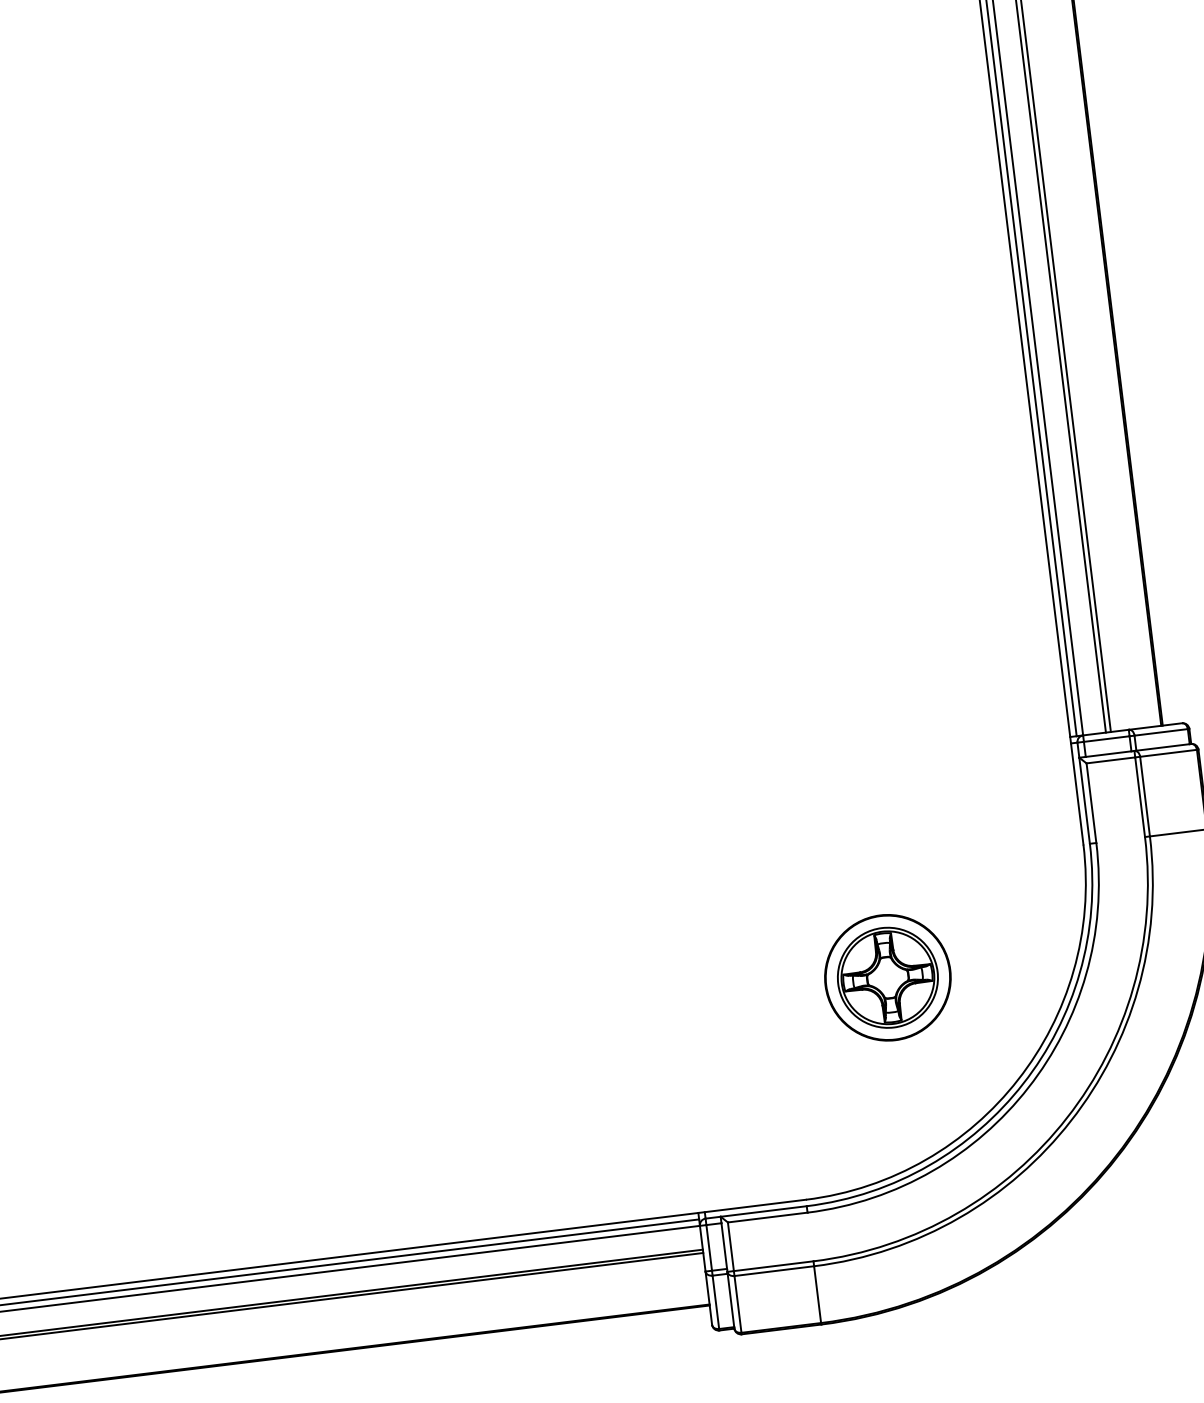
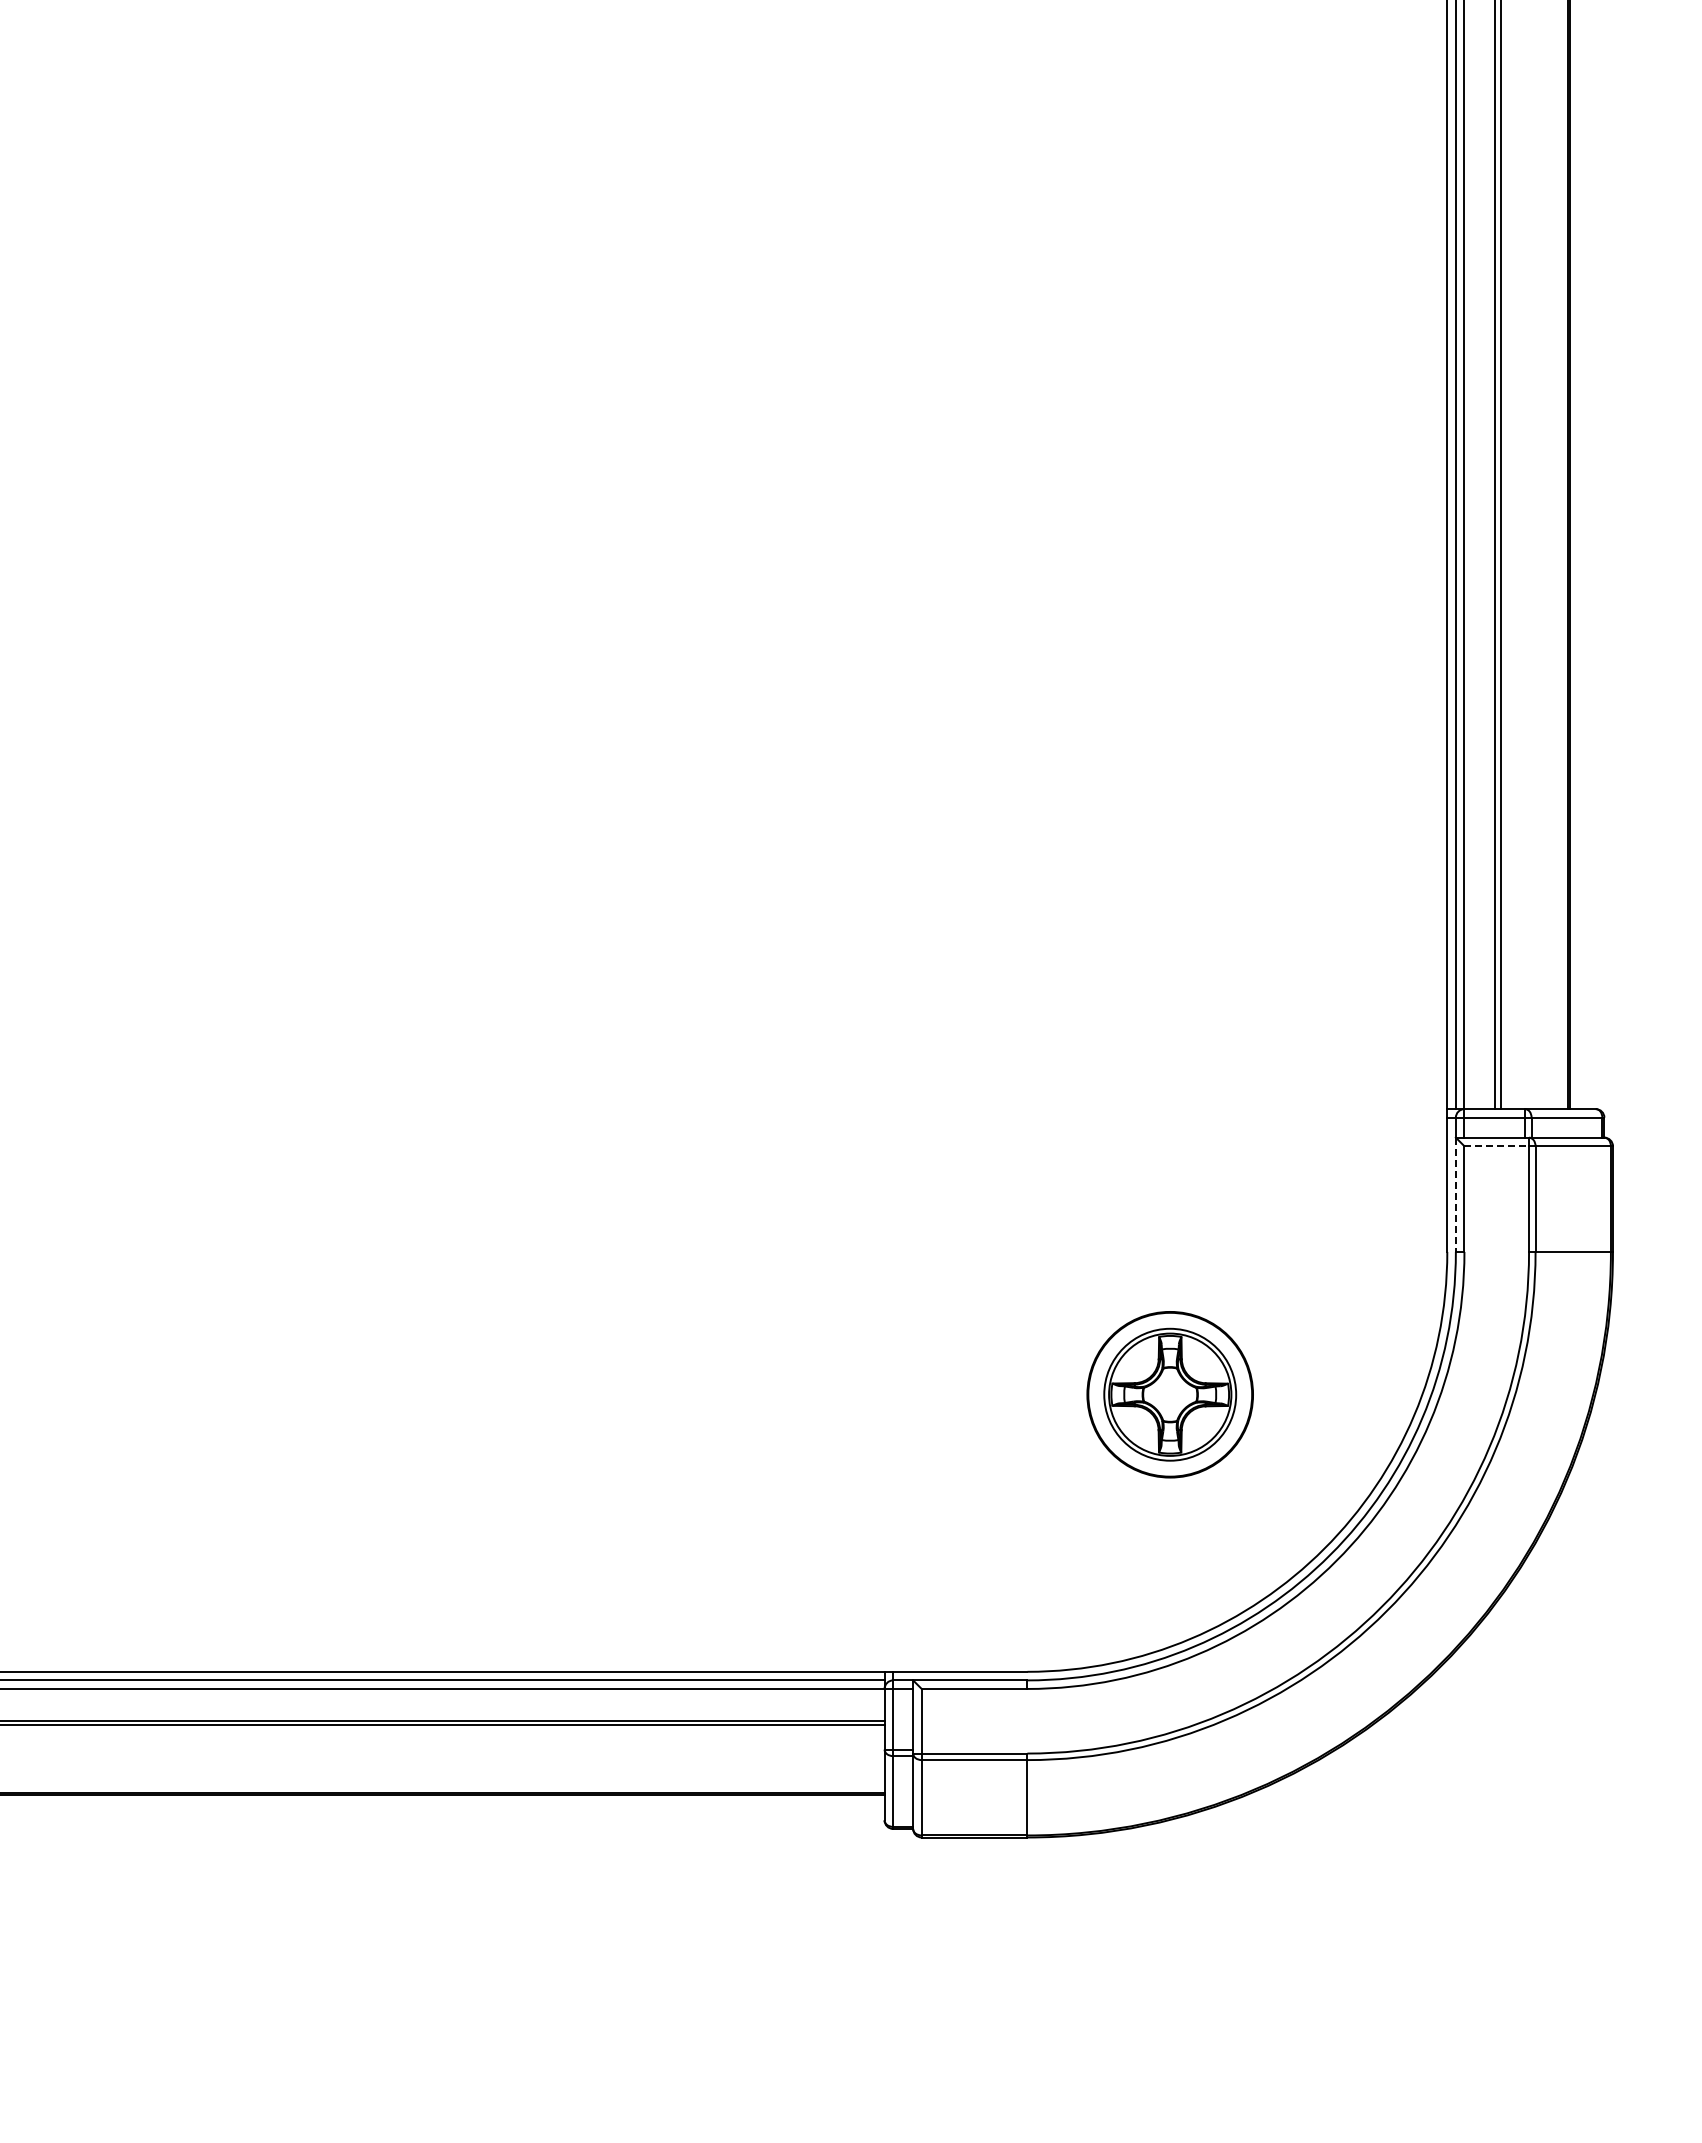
line: (1111, 760) -> (1497, 1146), solid -> dashed
line: (1084, 801) -> (1455, 1195), solid -> dashed

